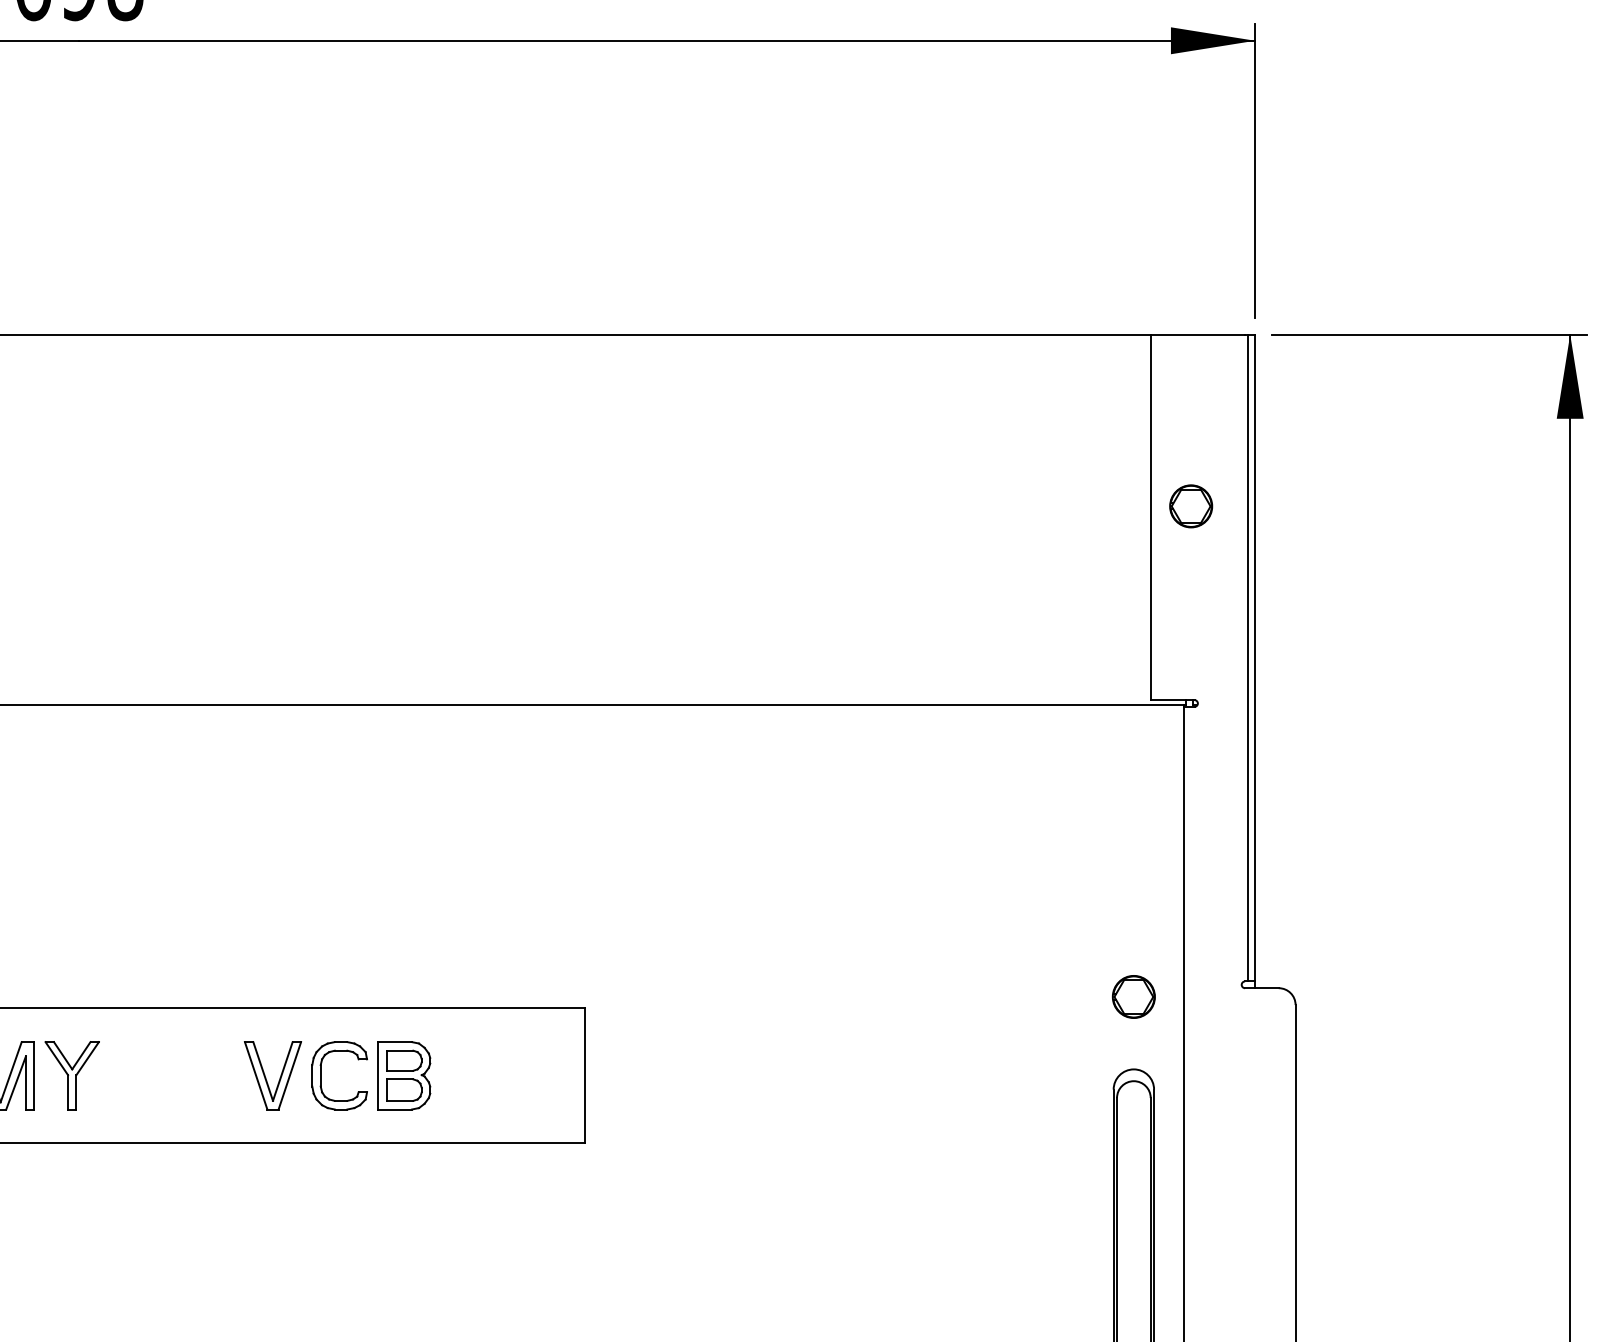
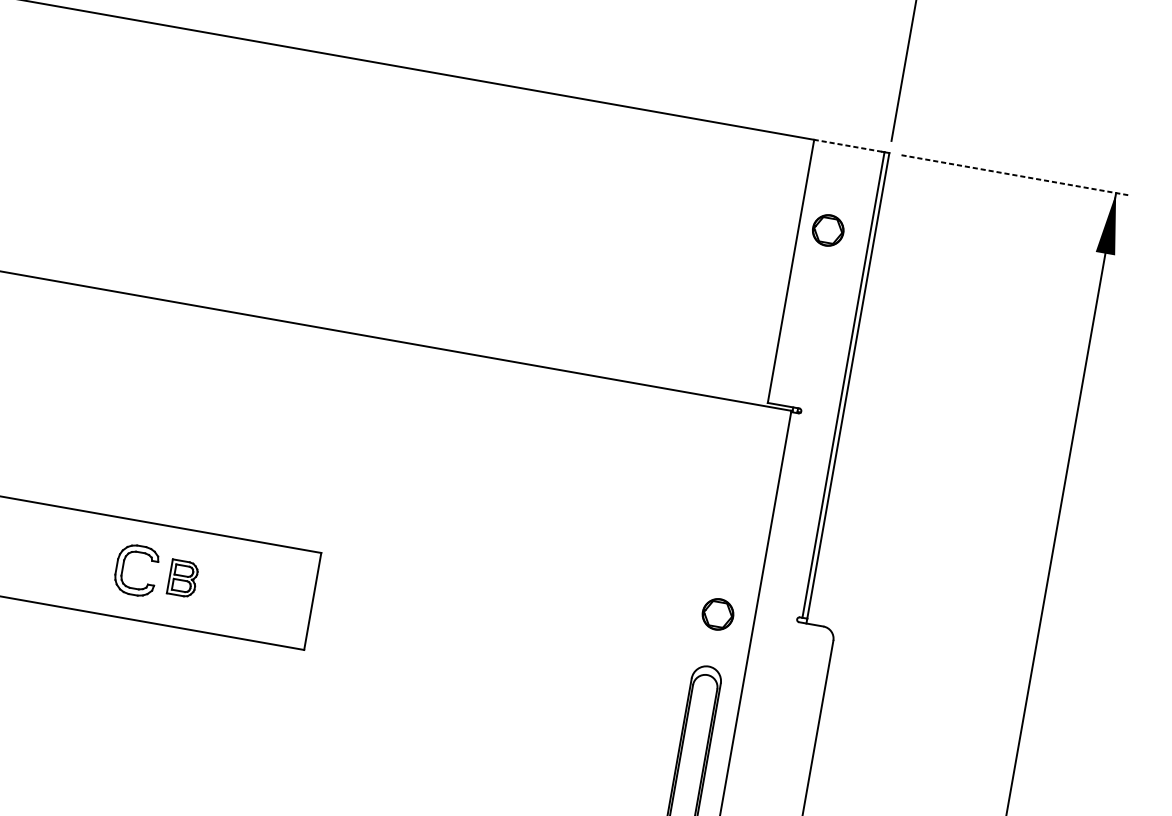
line: (1197, 334) -> (847, 145), solid -> dashed
line: (1429, 334) -> (1014, 175), solid -> dashed
part: (1191, 506) -> (828, 230), moved
part: (404, 1075) -> (183, 578), size x0.7
part: (279, 1077) -> (92, 563), removed

